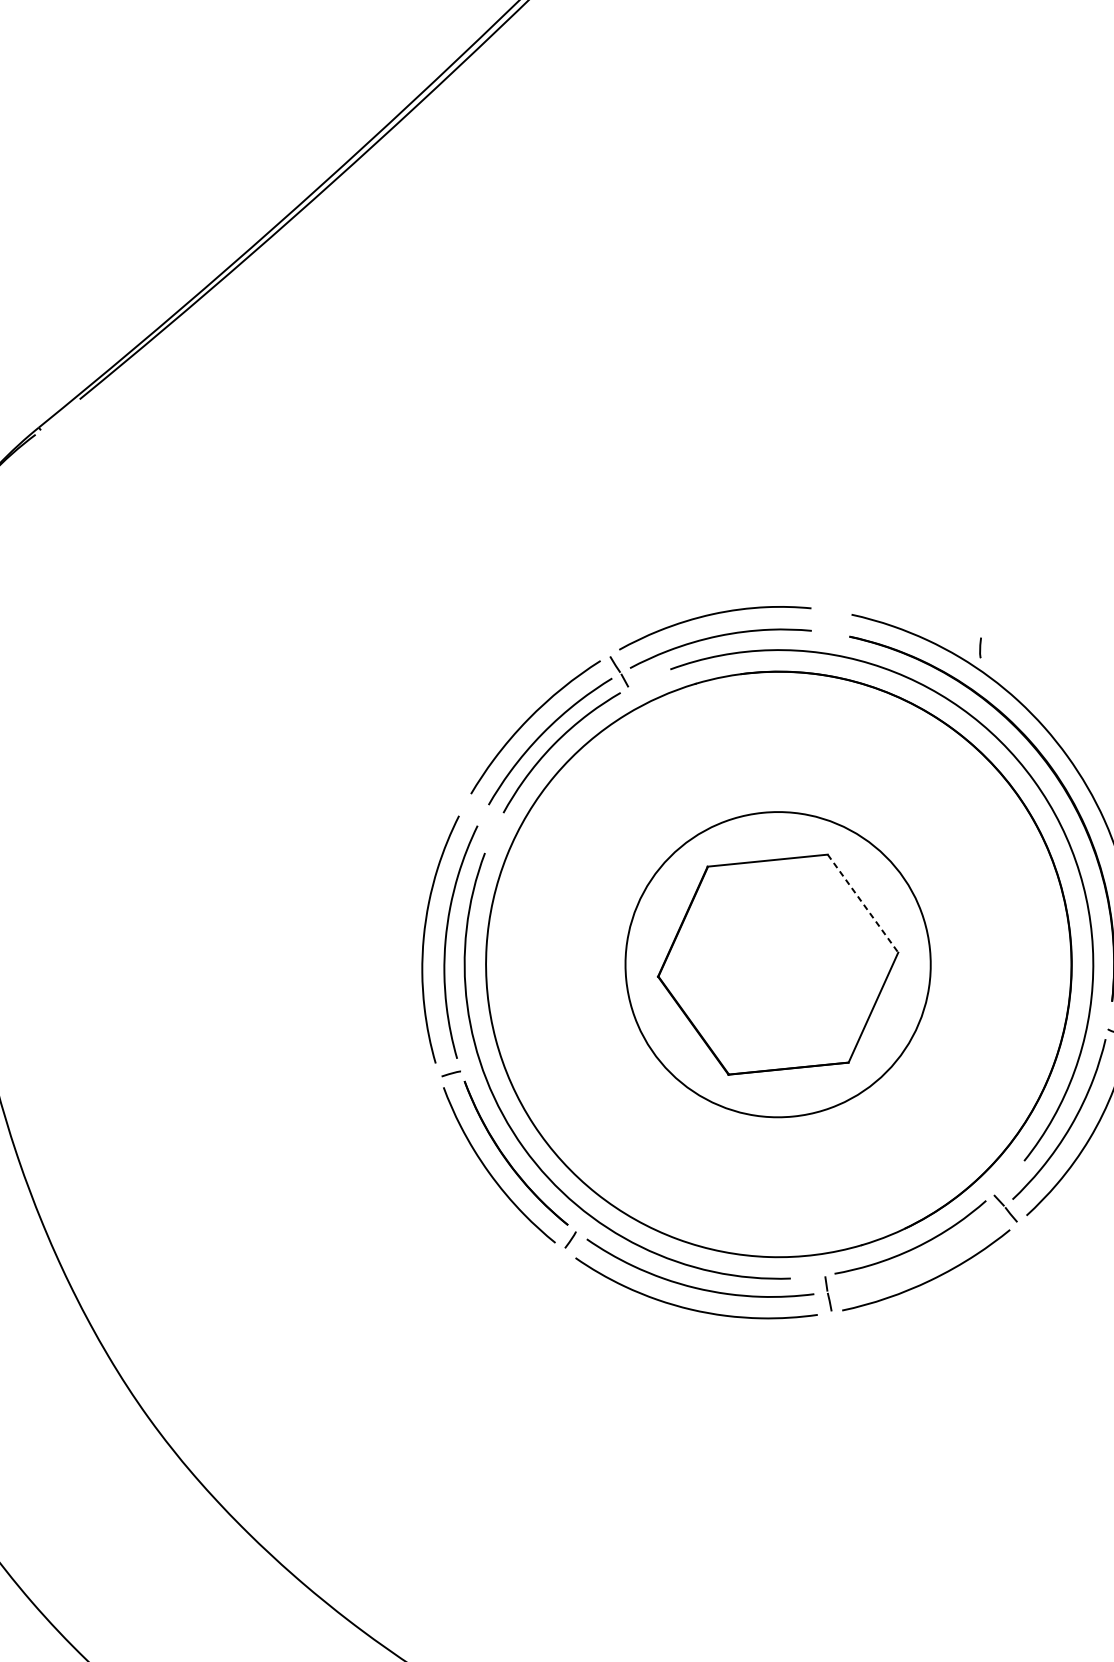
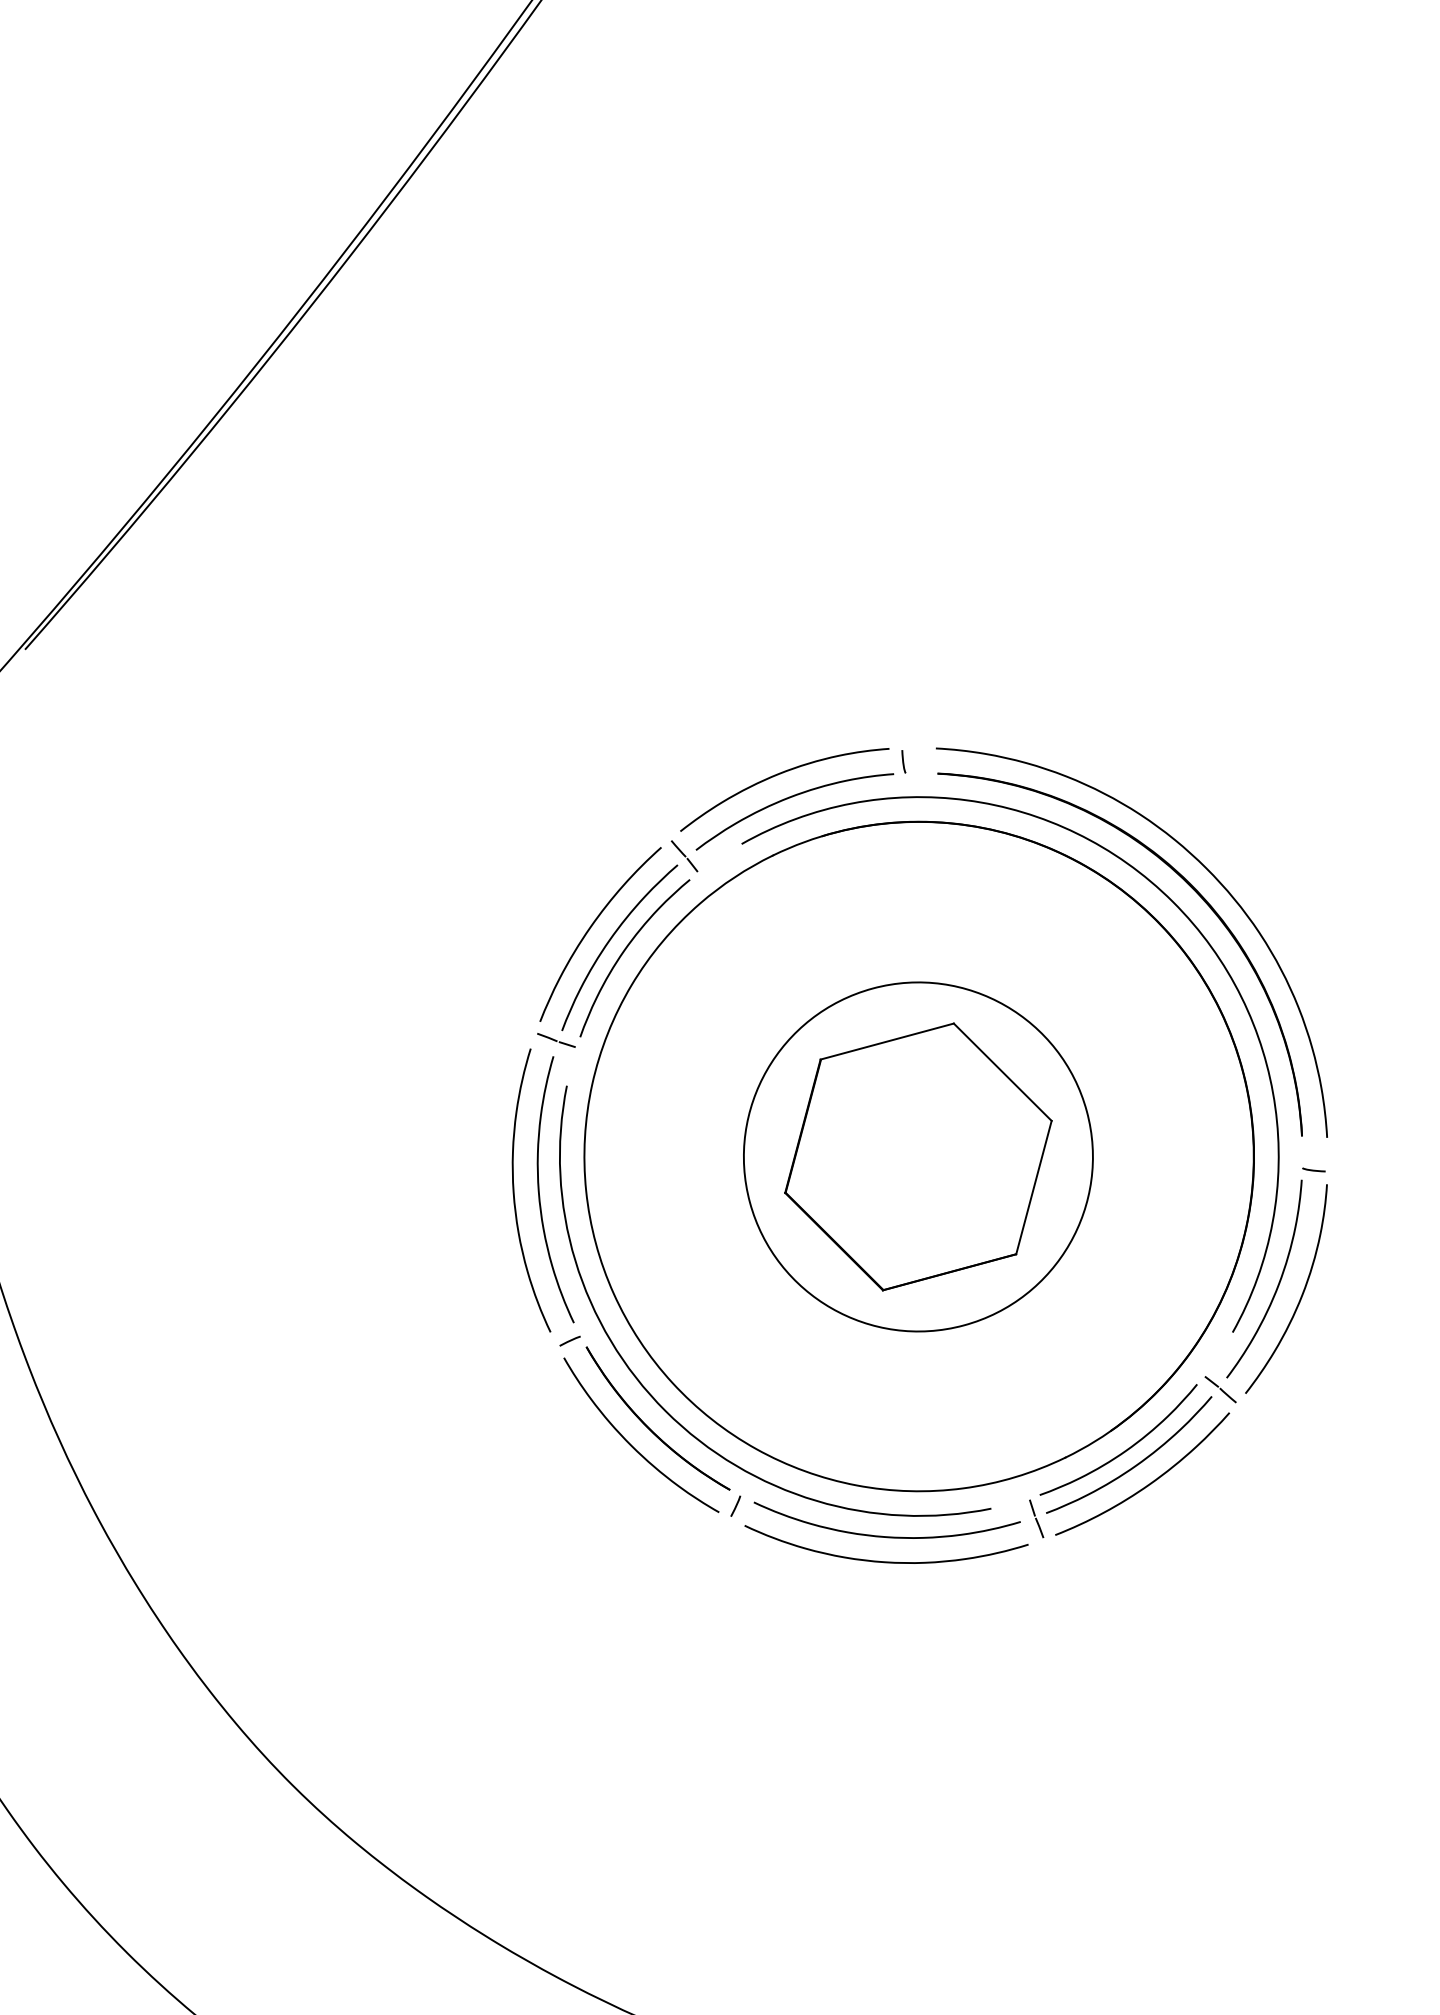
line: (980, 647) -> (903, 761), moved
part: (482, 812) -> (556, 1040), added
line: (863, 903) -> (1003, 1072), dashed -> solid
curve: (924, 1259) -> (1138, 1462), added

